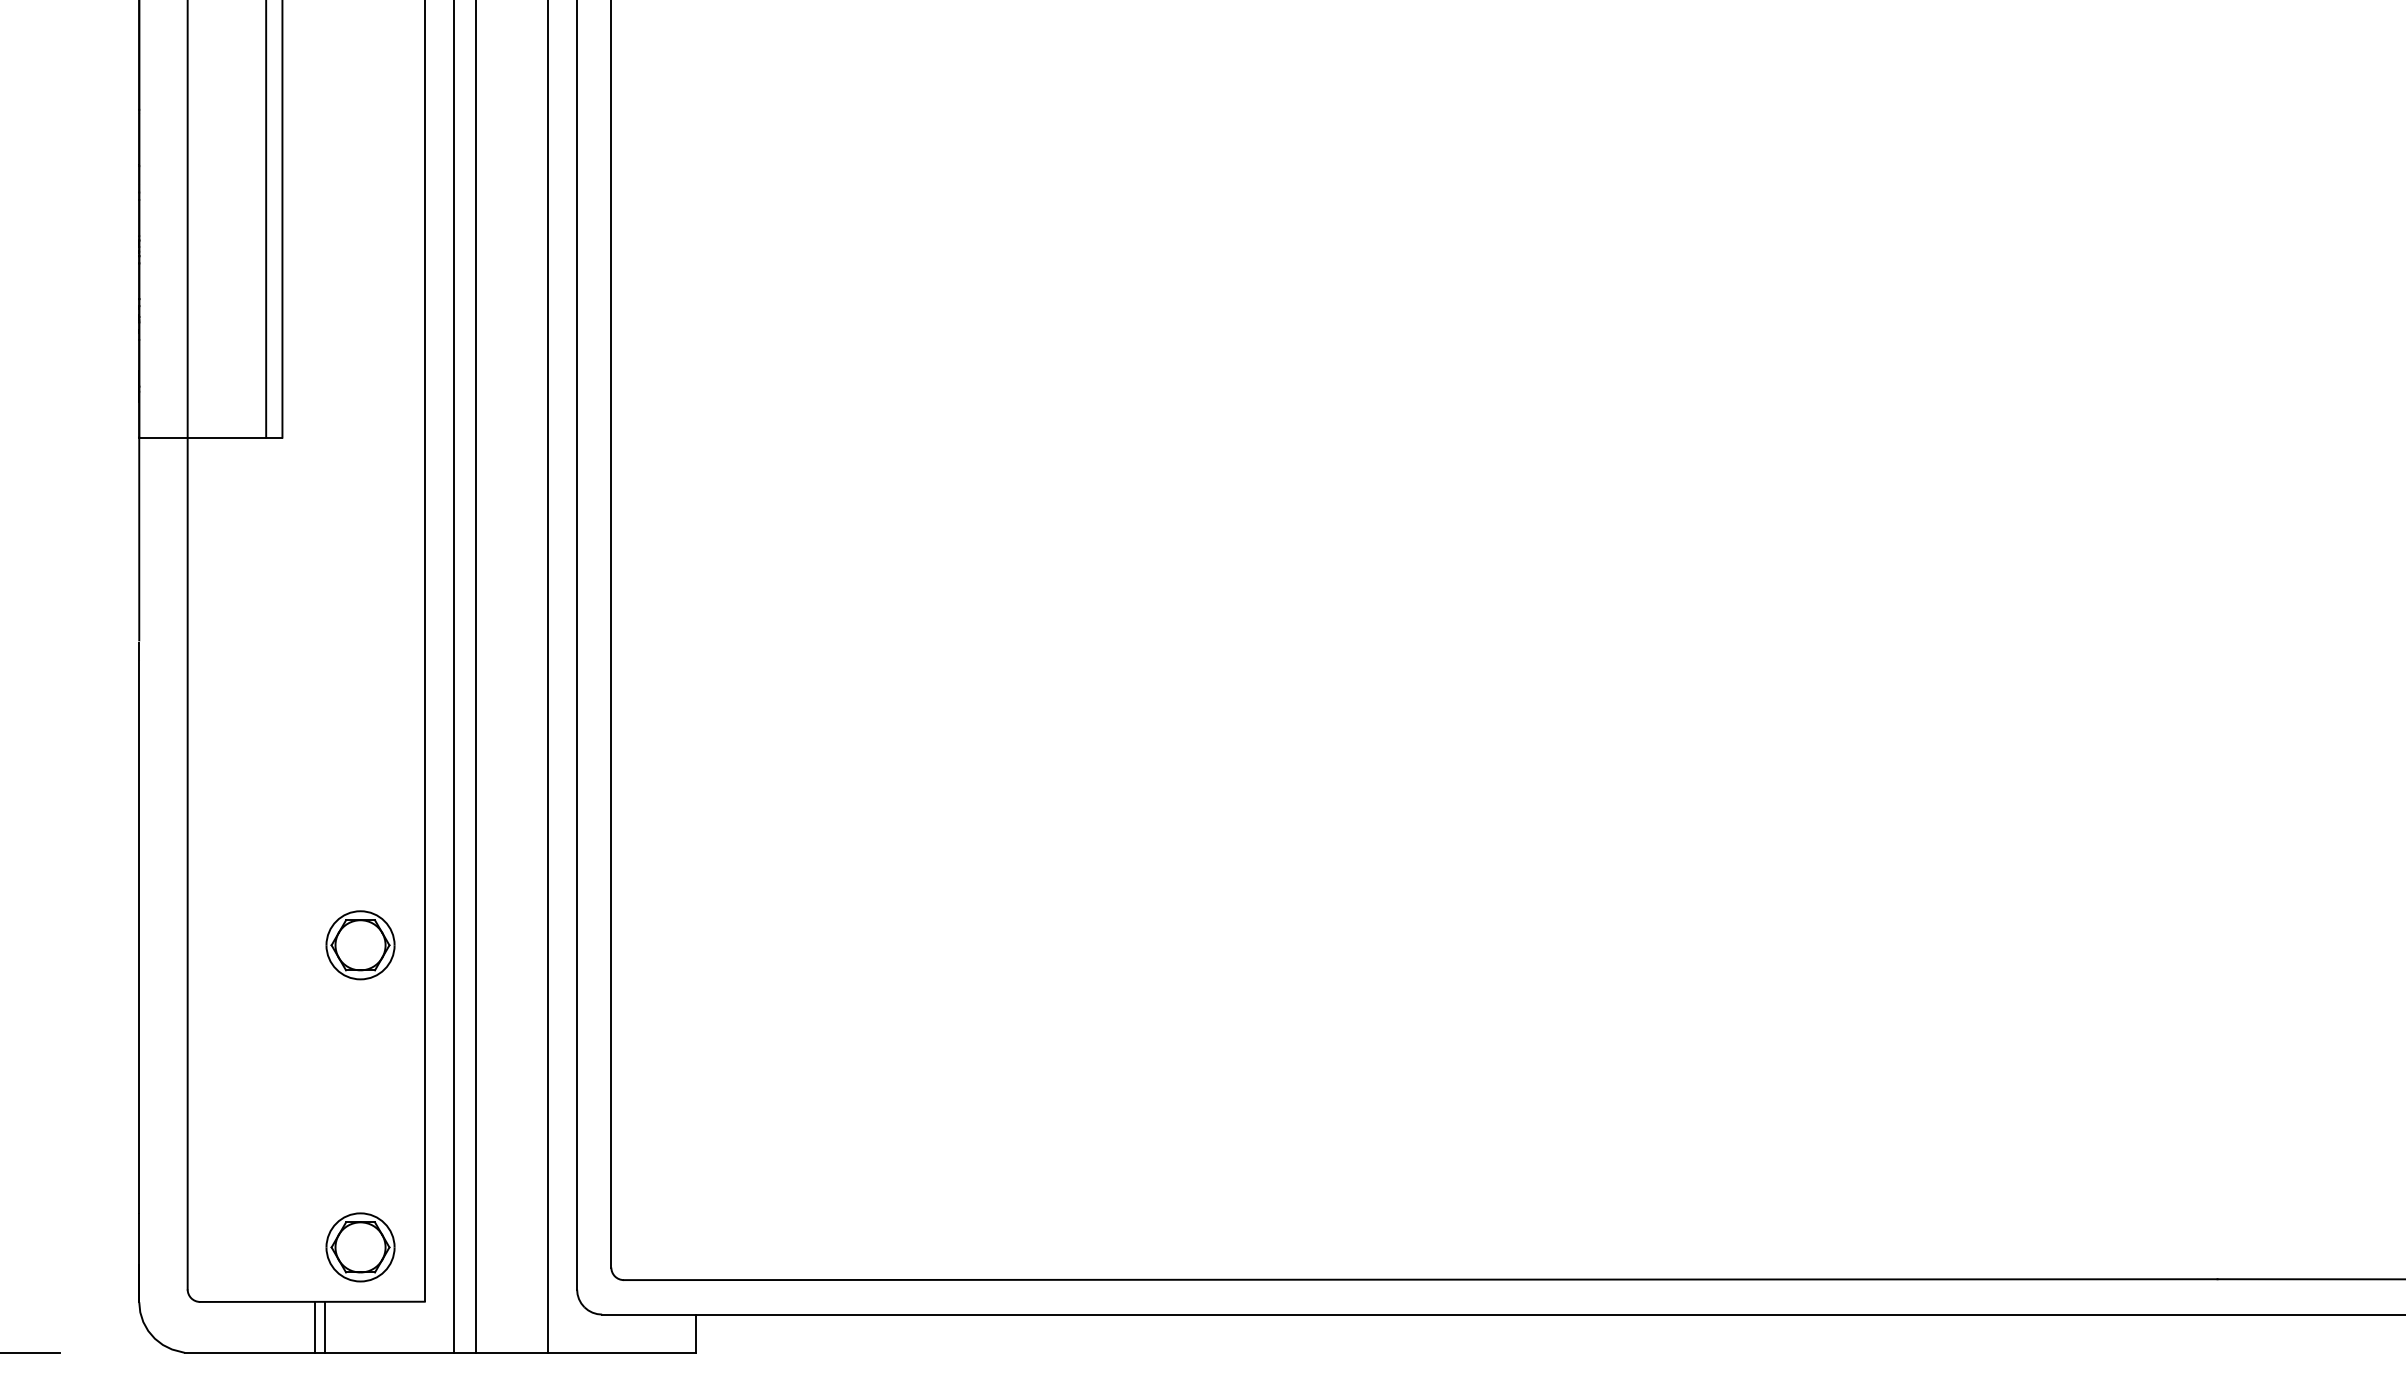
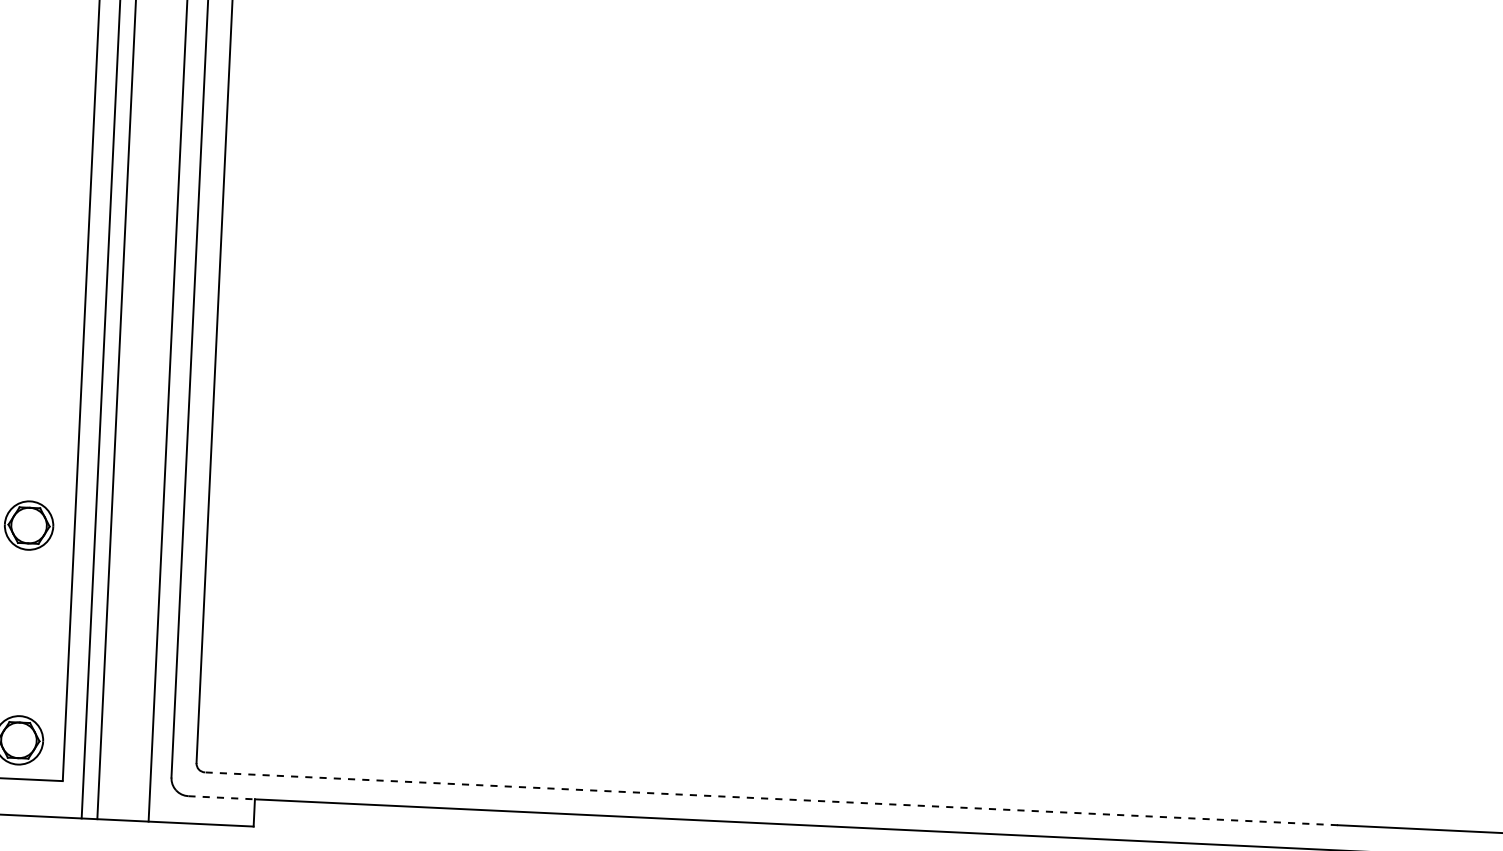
line: (1420, 1279) -> (771, 798), solid -> dashed
line: (648, 1314) -> (221, 797), solid -> dashed

